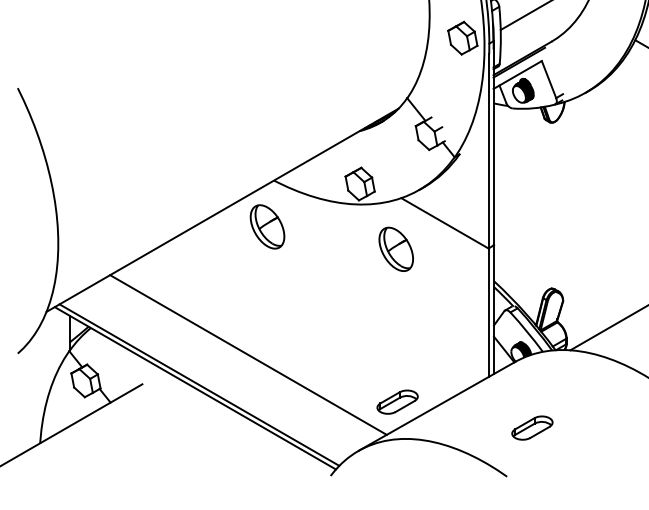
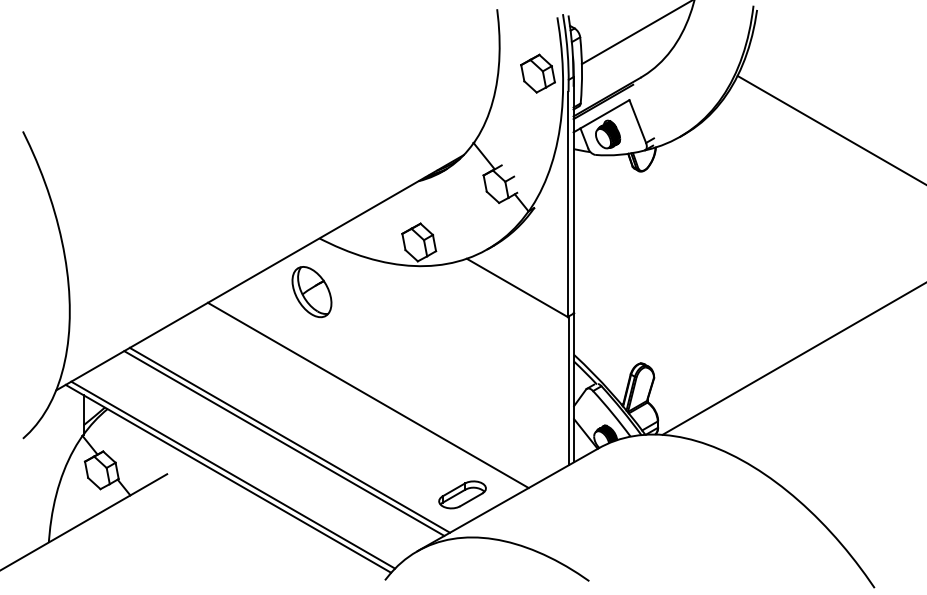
part: (395, 249) -> (460, 318), removed
line: (315, 316) -> (367, 395), added
line: (243, 357) -> (284, 443), added
part: (532, 427) -> (618, 524), removed

